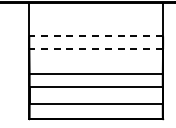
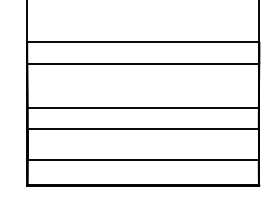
line: (96, 36) -> (143, 42), dashed -> solid
line: (96, 49) -> (143, 64), dashed -> solid

